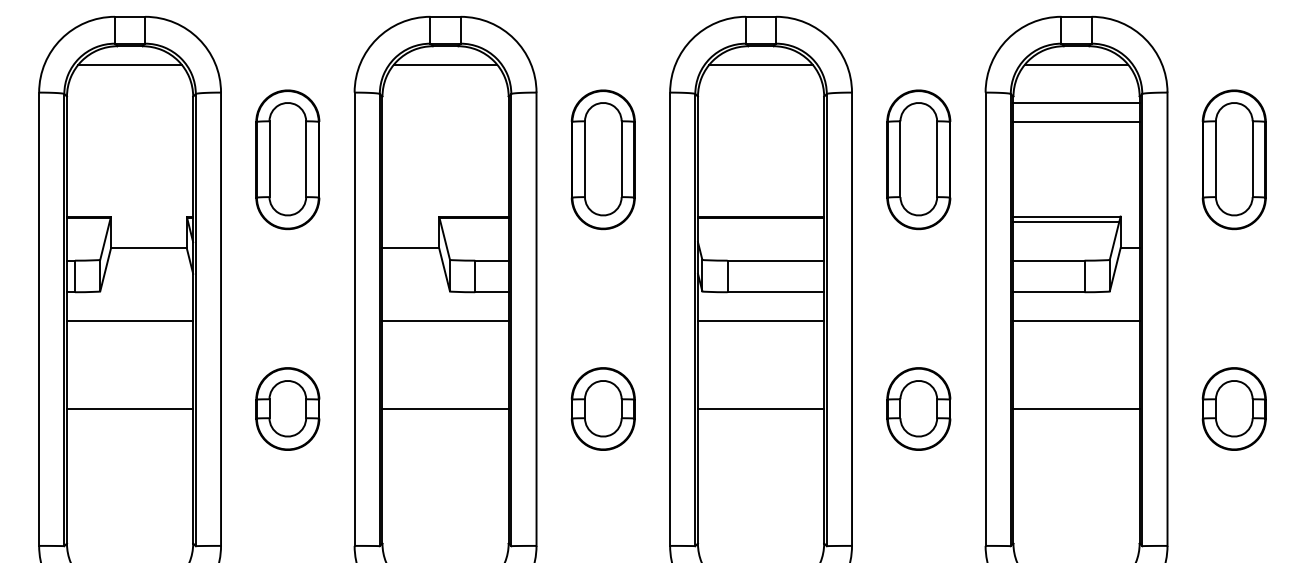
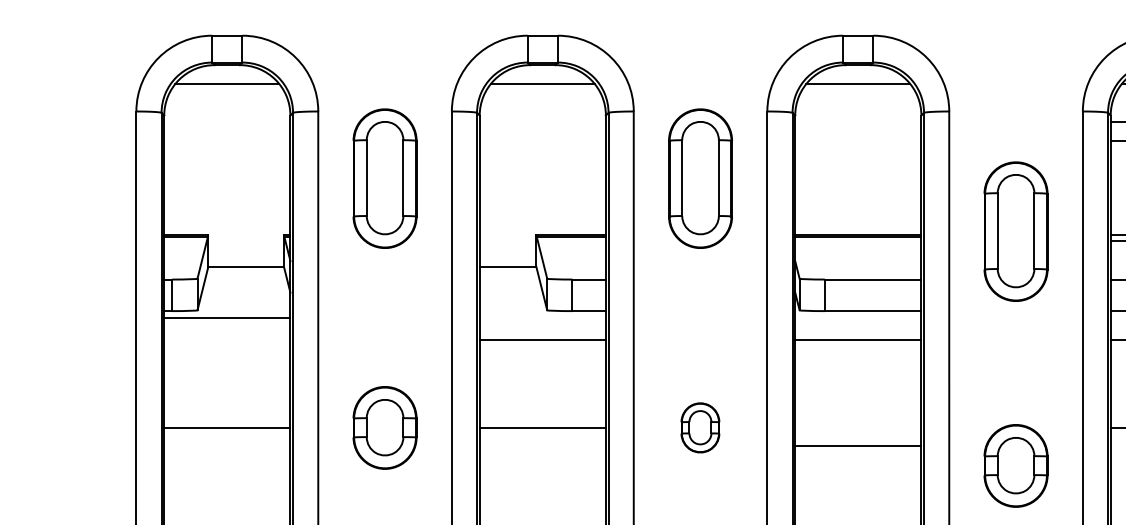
part: (918, 159) -> (1015, 231), moved
line: (130, 321) -> (227, 318), moved
part: (602, 408) -> (699, 427), size x0.6
part: (918, 408) -> (1015, 465), moved
line: (760, 409) -> (857, 446), moved

